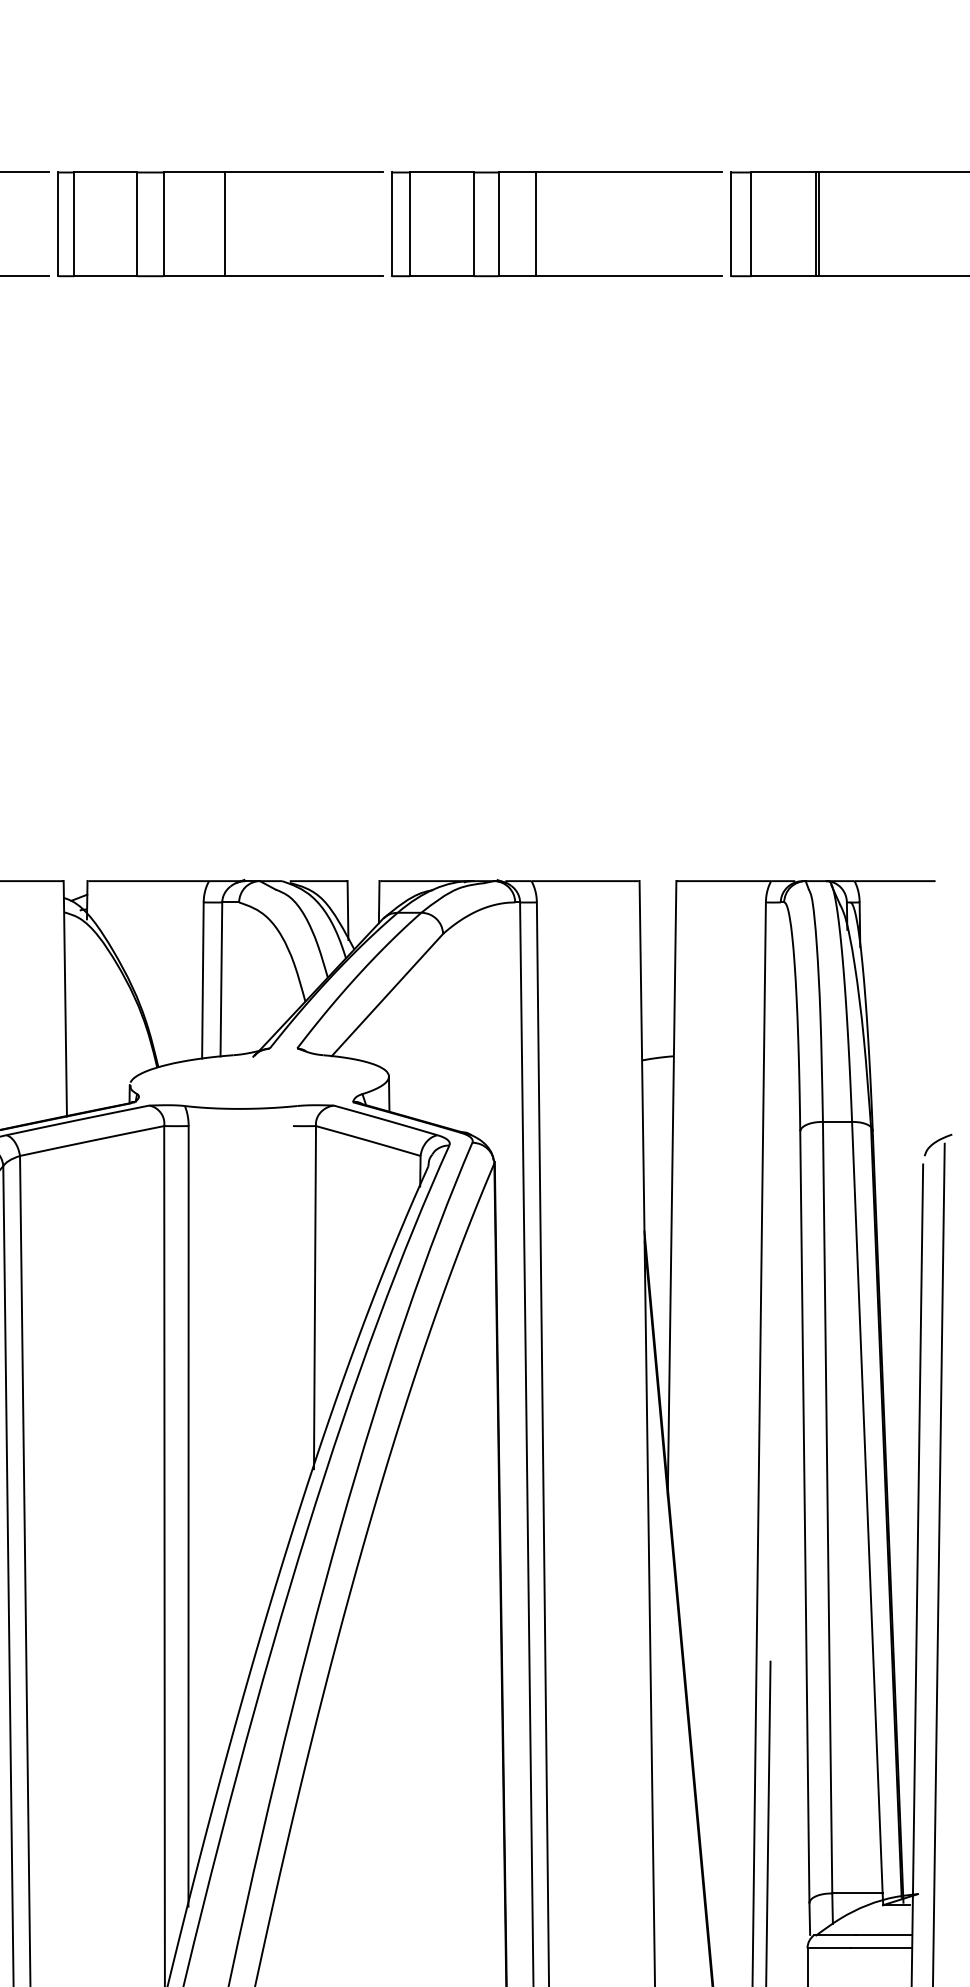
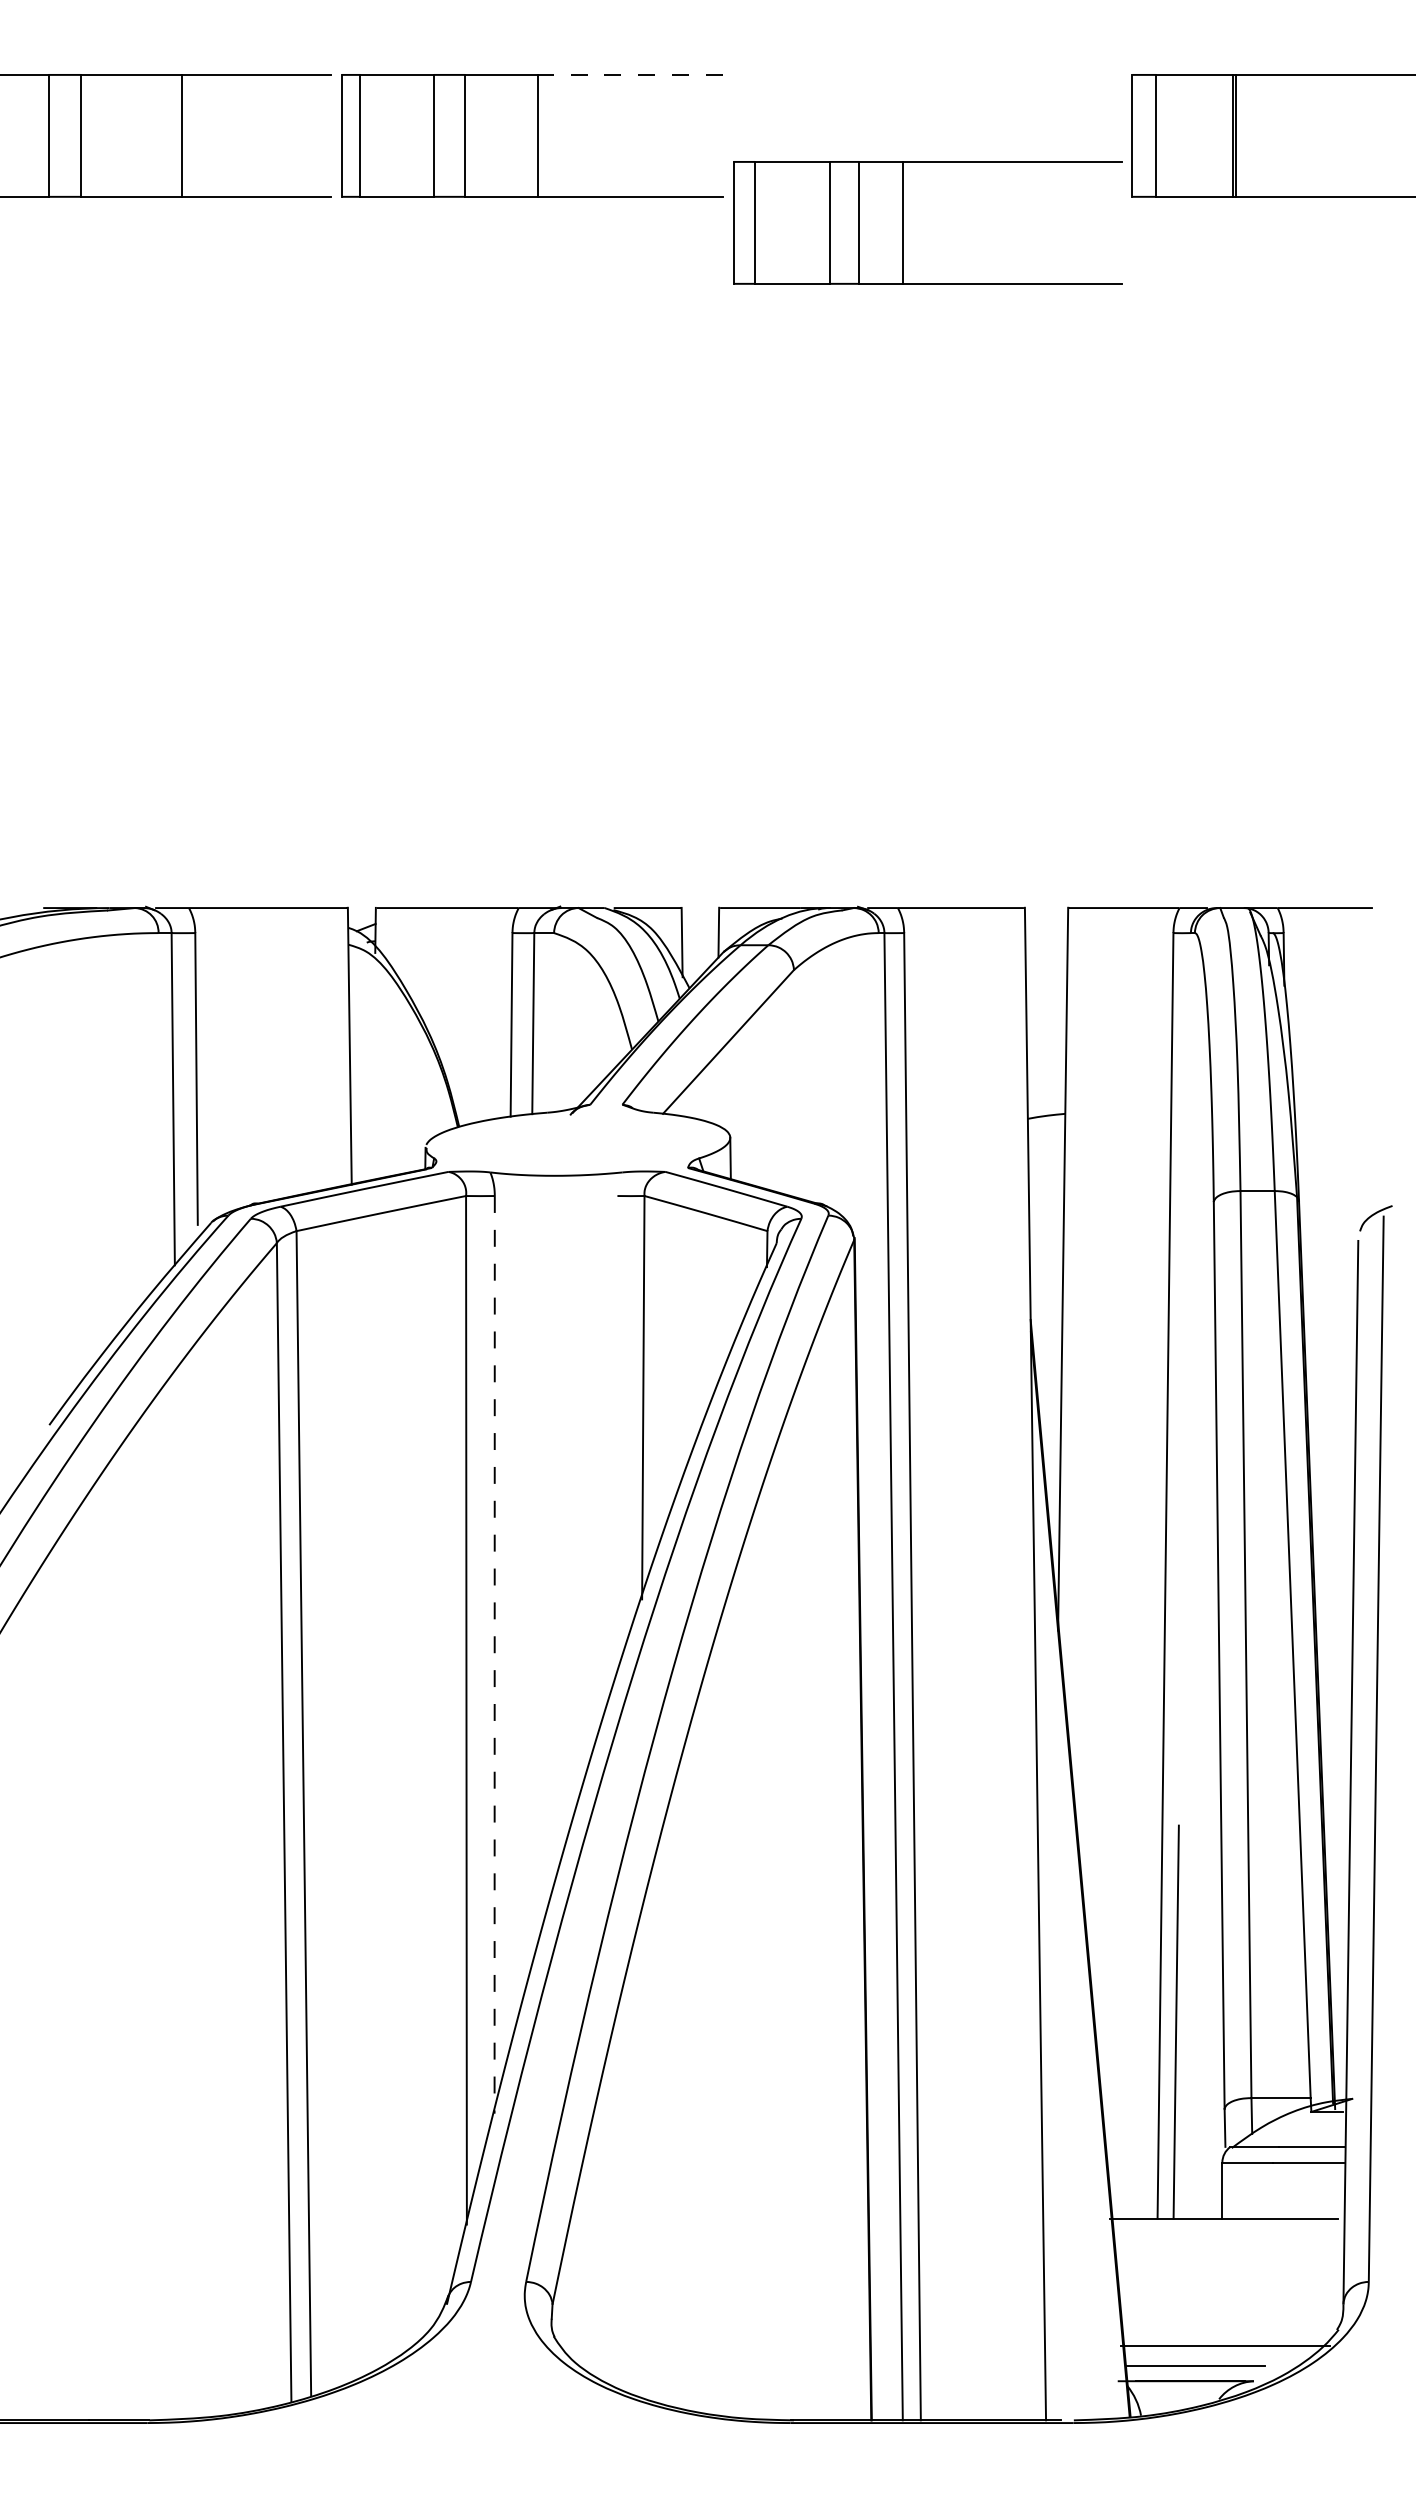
line: (304, 172) -> (630, 74), solid -> dashed
part: (536, 224) -> (903, 222), moved
line: (188, 1516) -> (494, 1654), solid -> dashed

